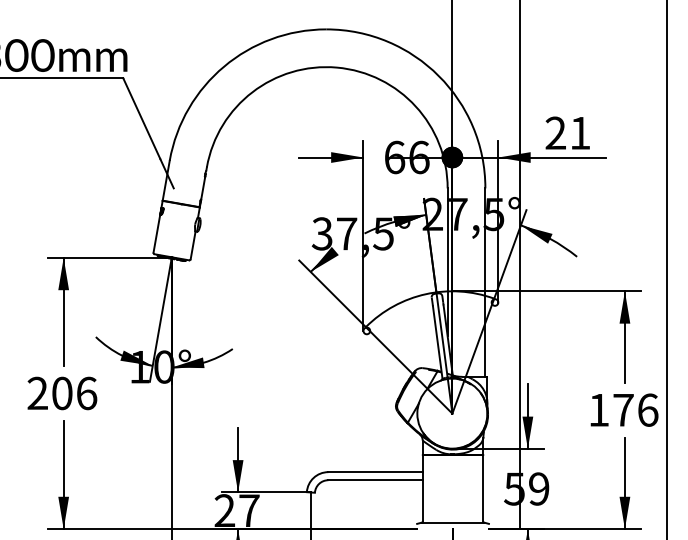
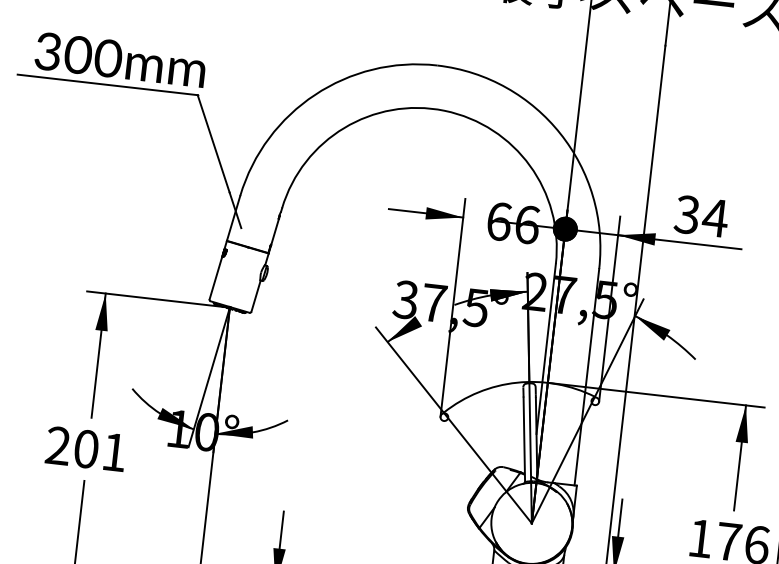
text: (568, 133) -> (701, 216), 21 -> 34
text: (87, 393) -> (115, 452), 206 -> 201

